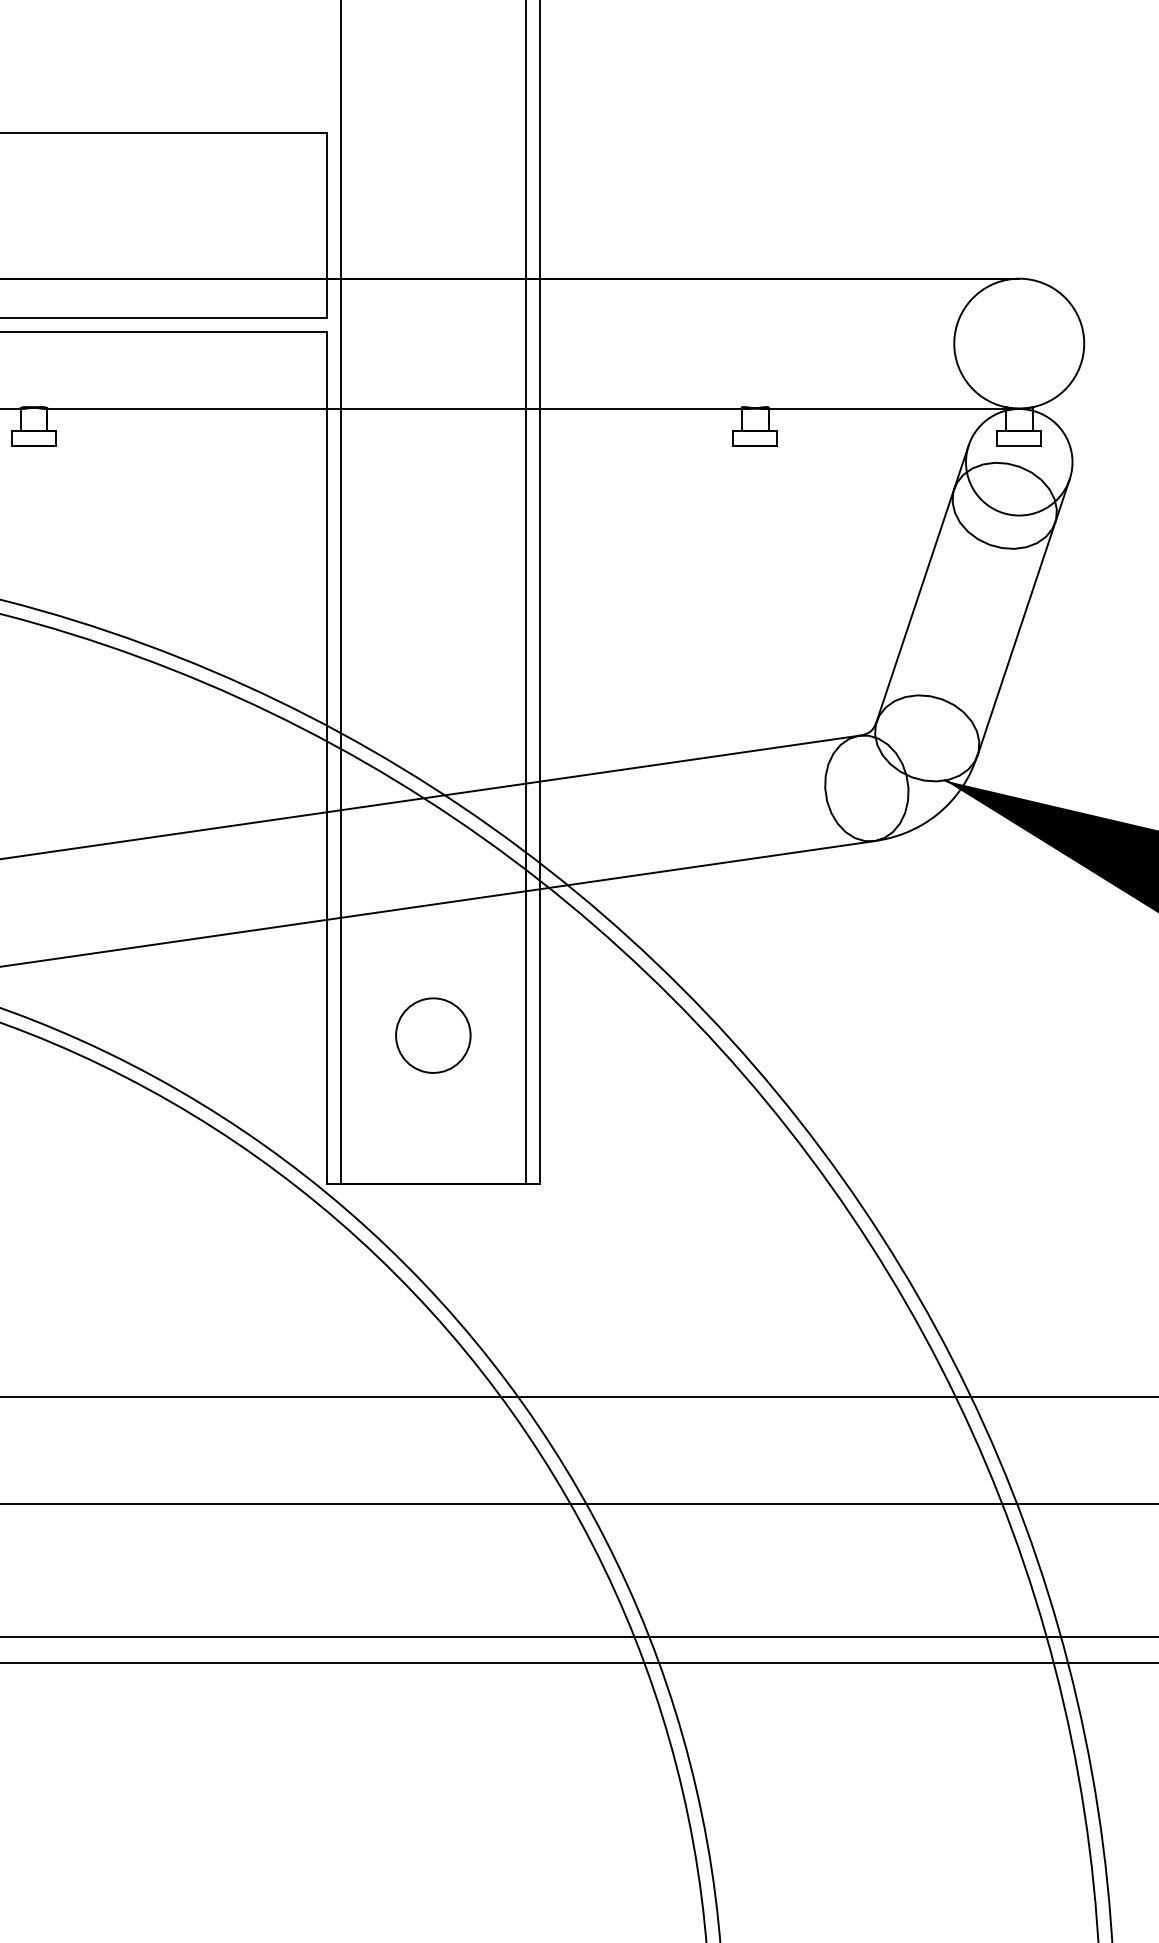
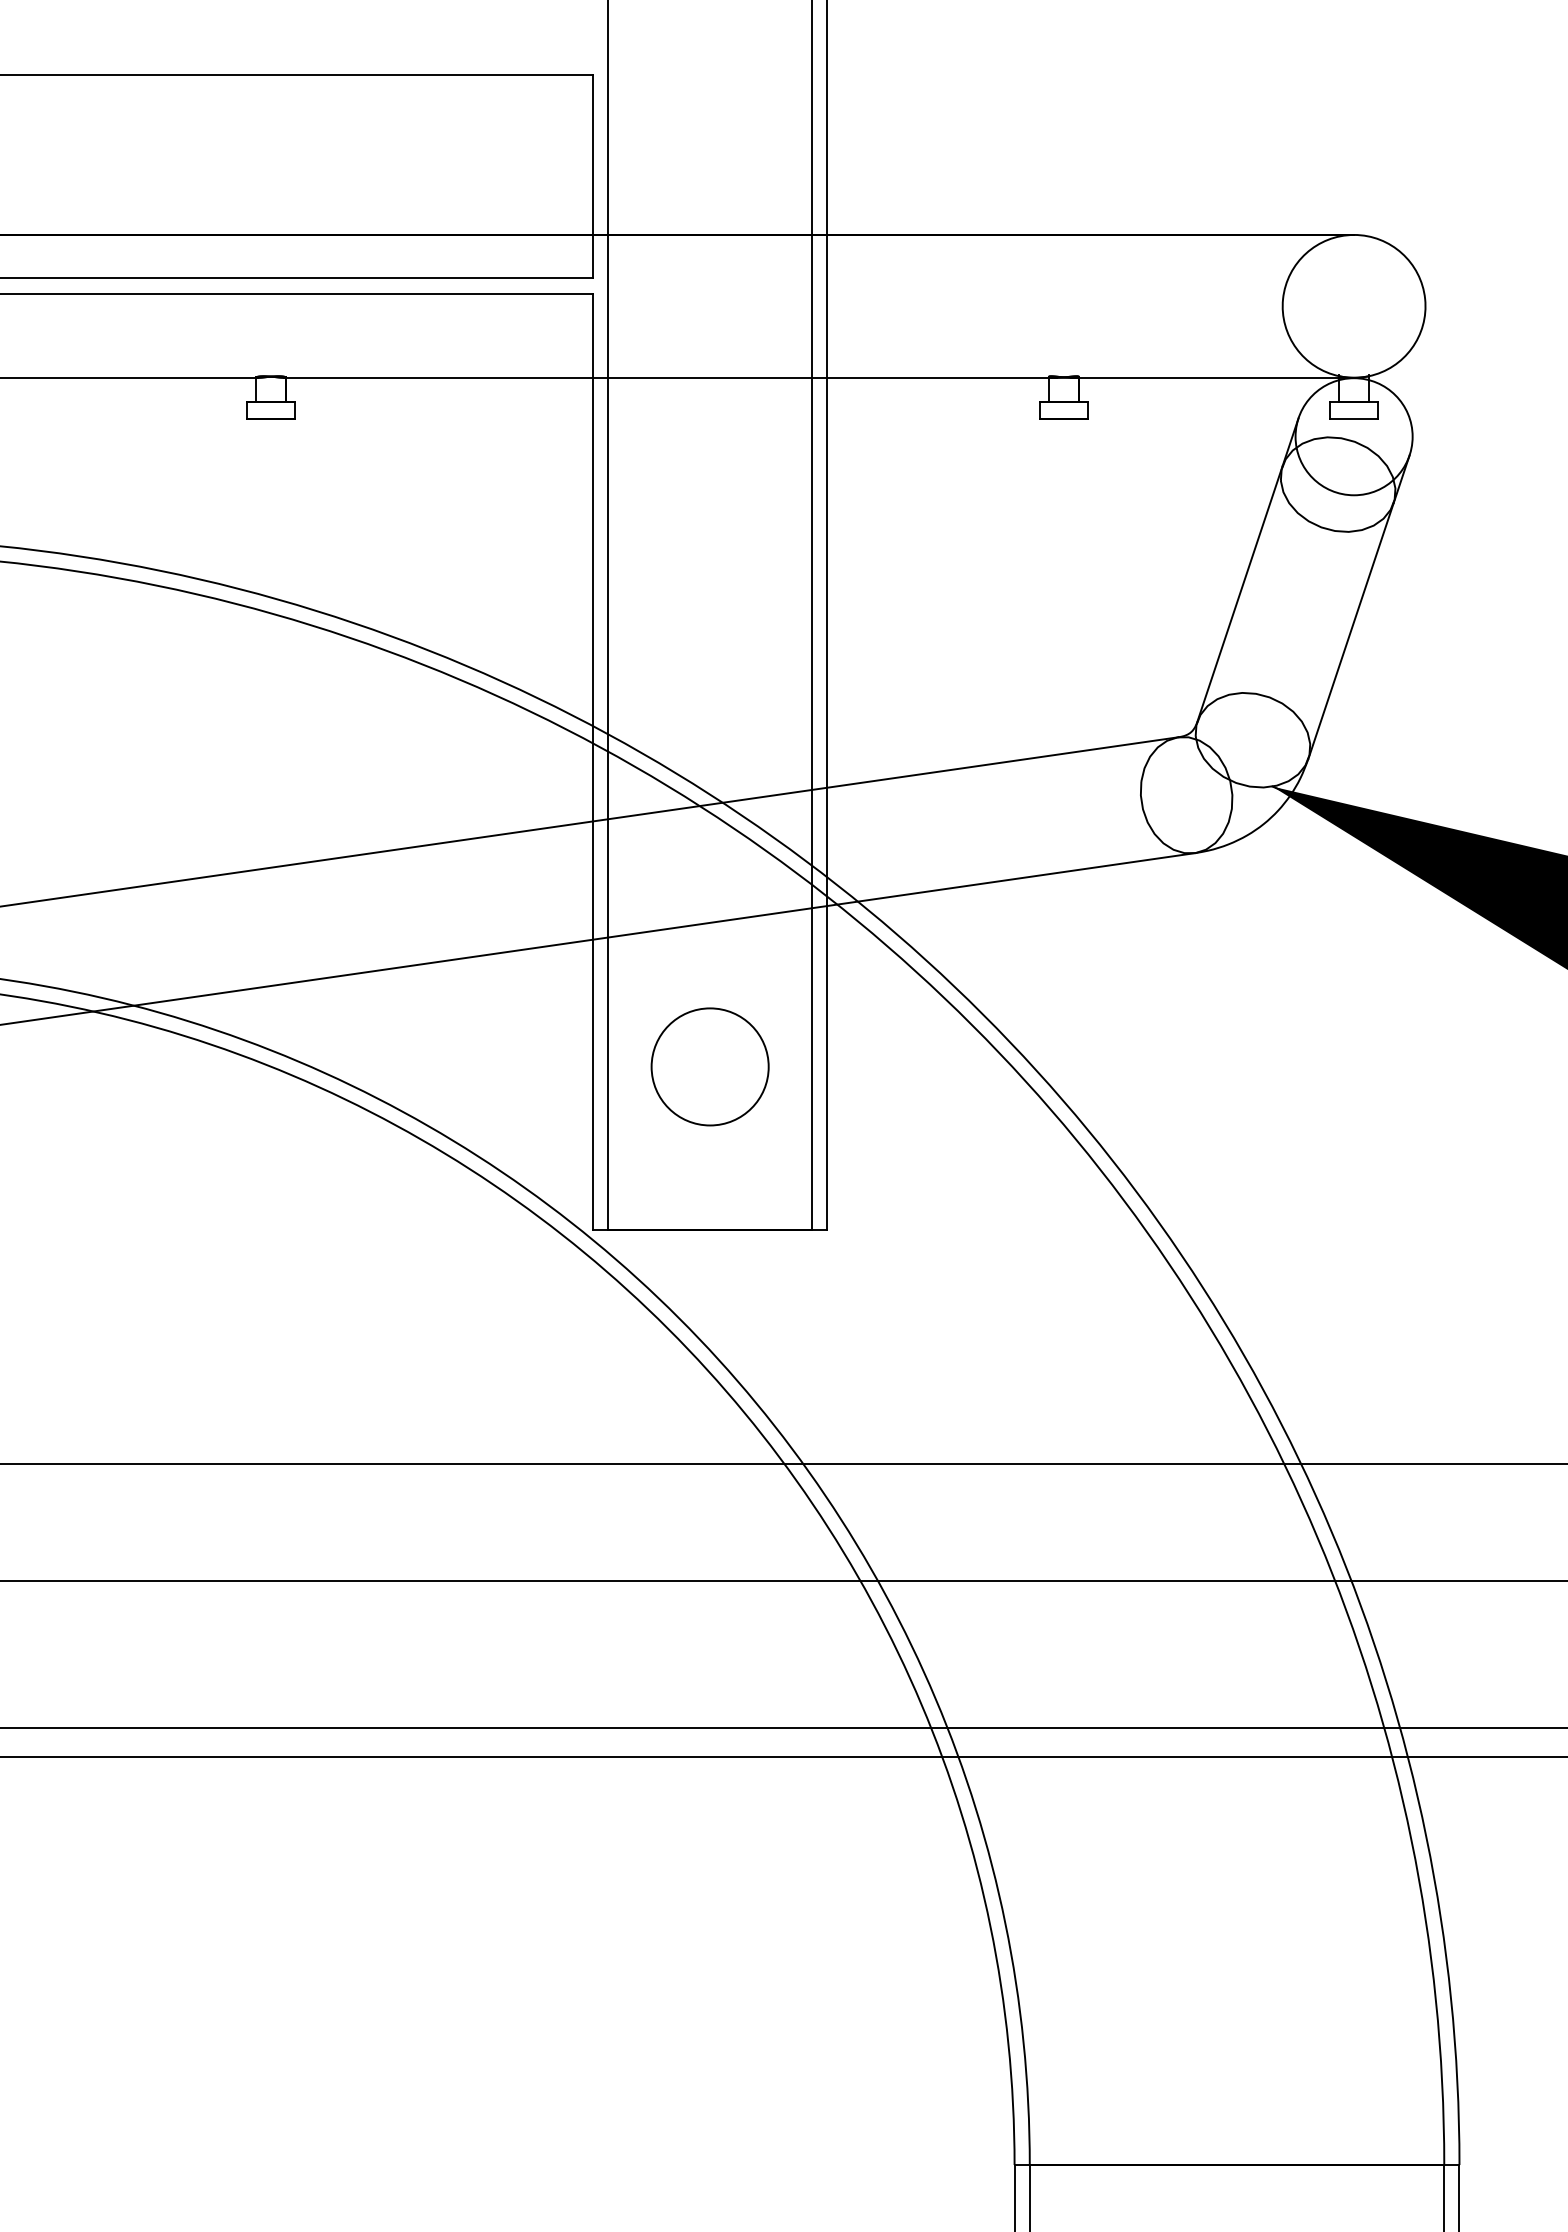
circle: (432, 1035) -> (709, 1066), size x1.43

